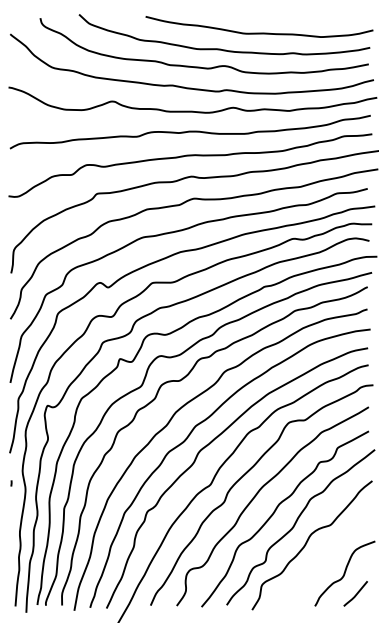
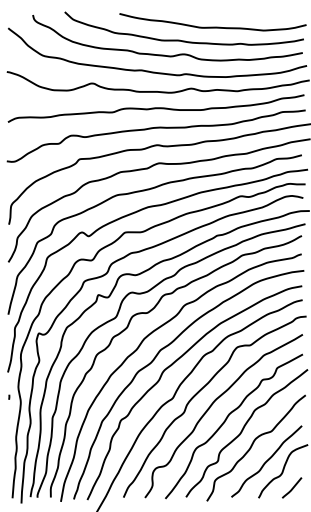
curve: (324, 561) -> (266, 461), added

